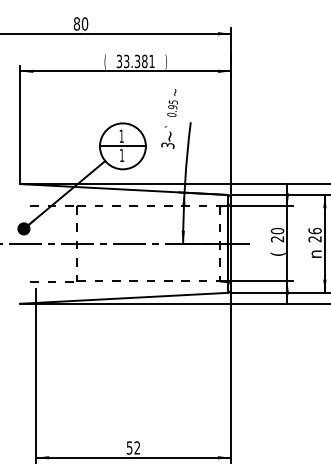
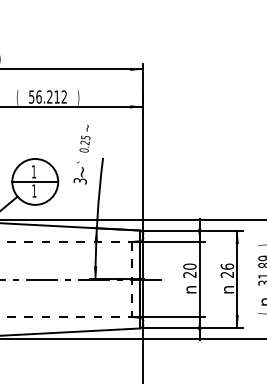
text: (135, 61) -> (47, 97), 33.381 -> 56.212
text: (172, 107) -> (84, 143), 0.95 -> 0.25
text: (277, 253) -> (189, 289), ( -> n

